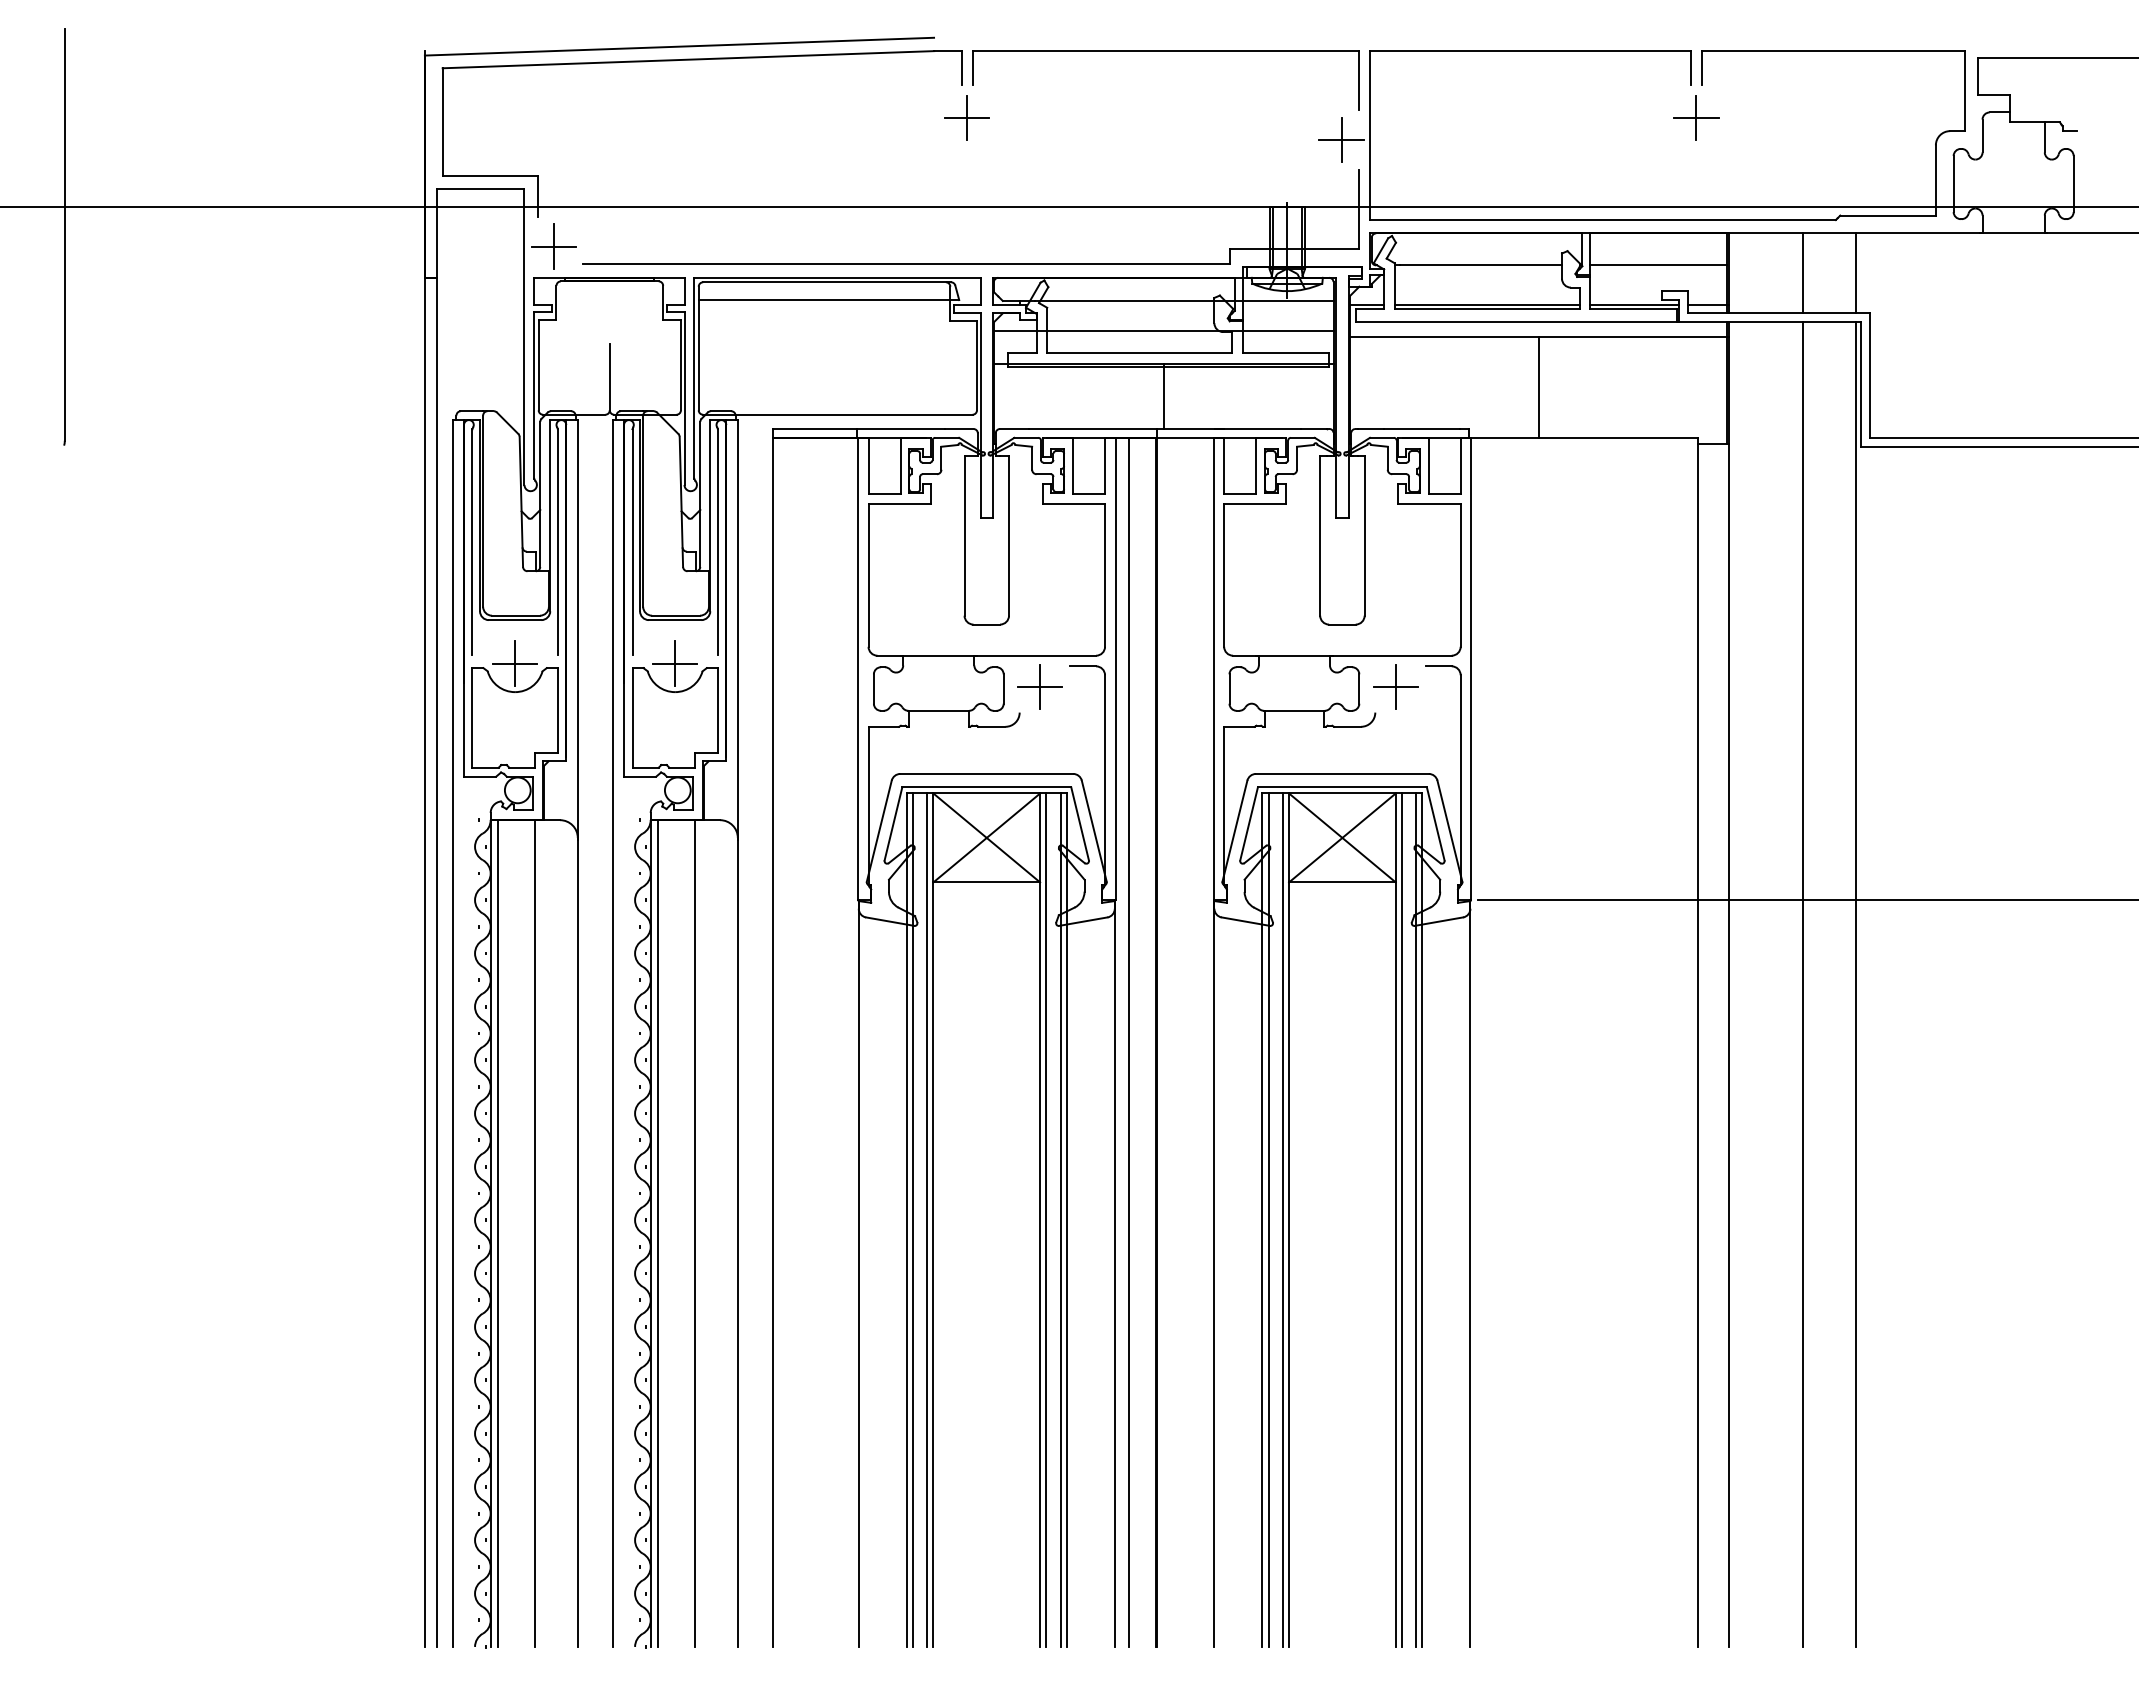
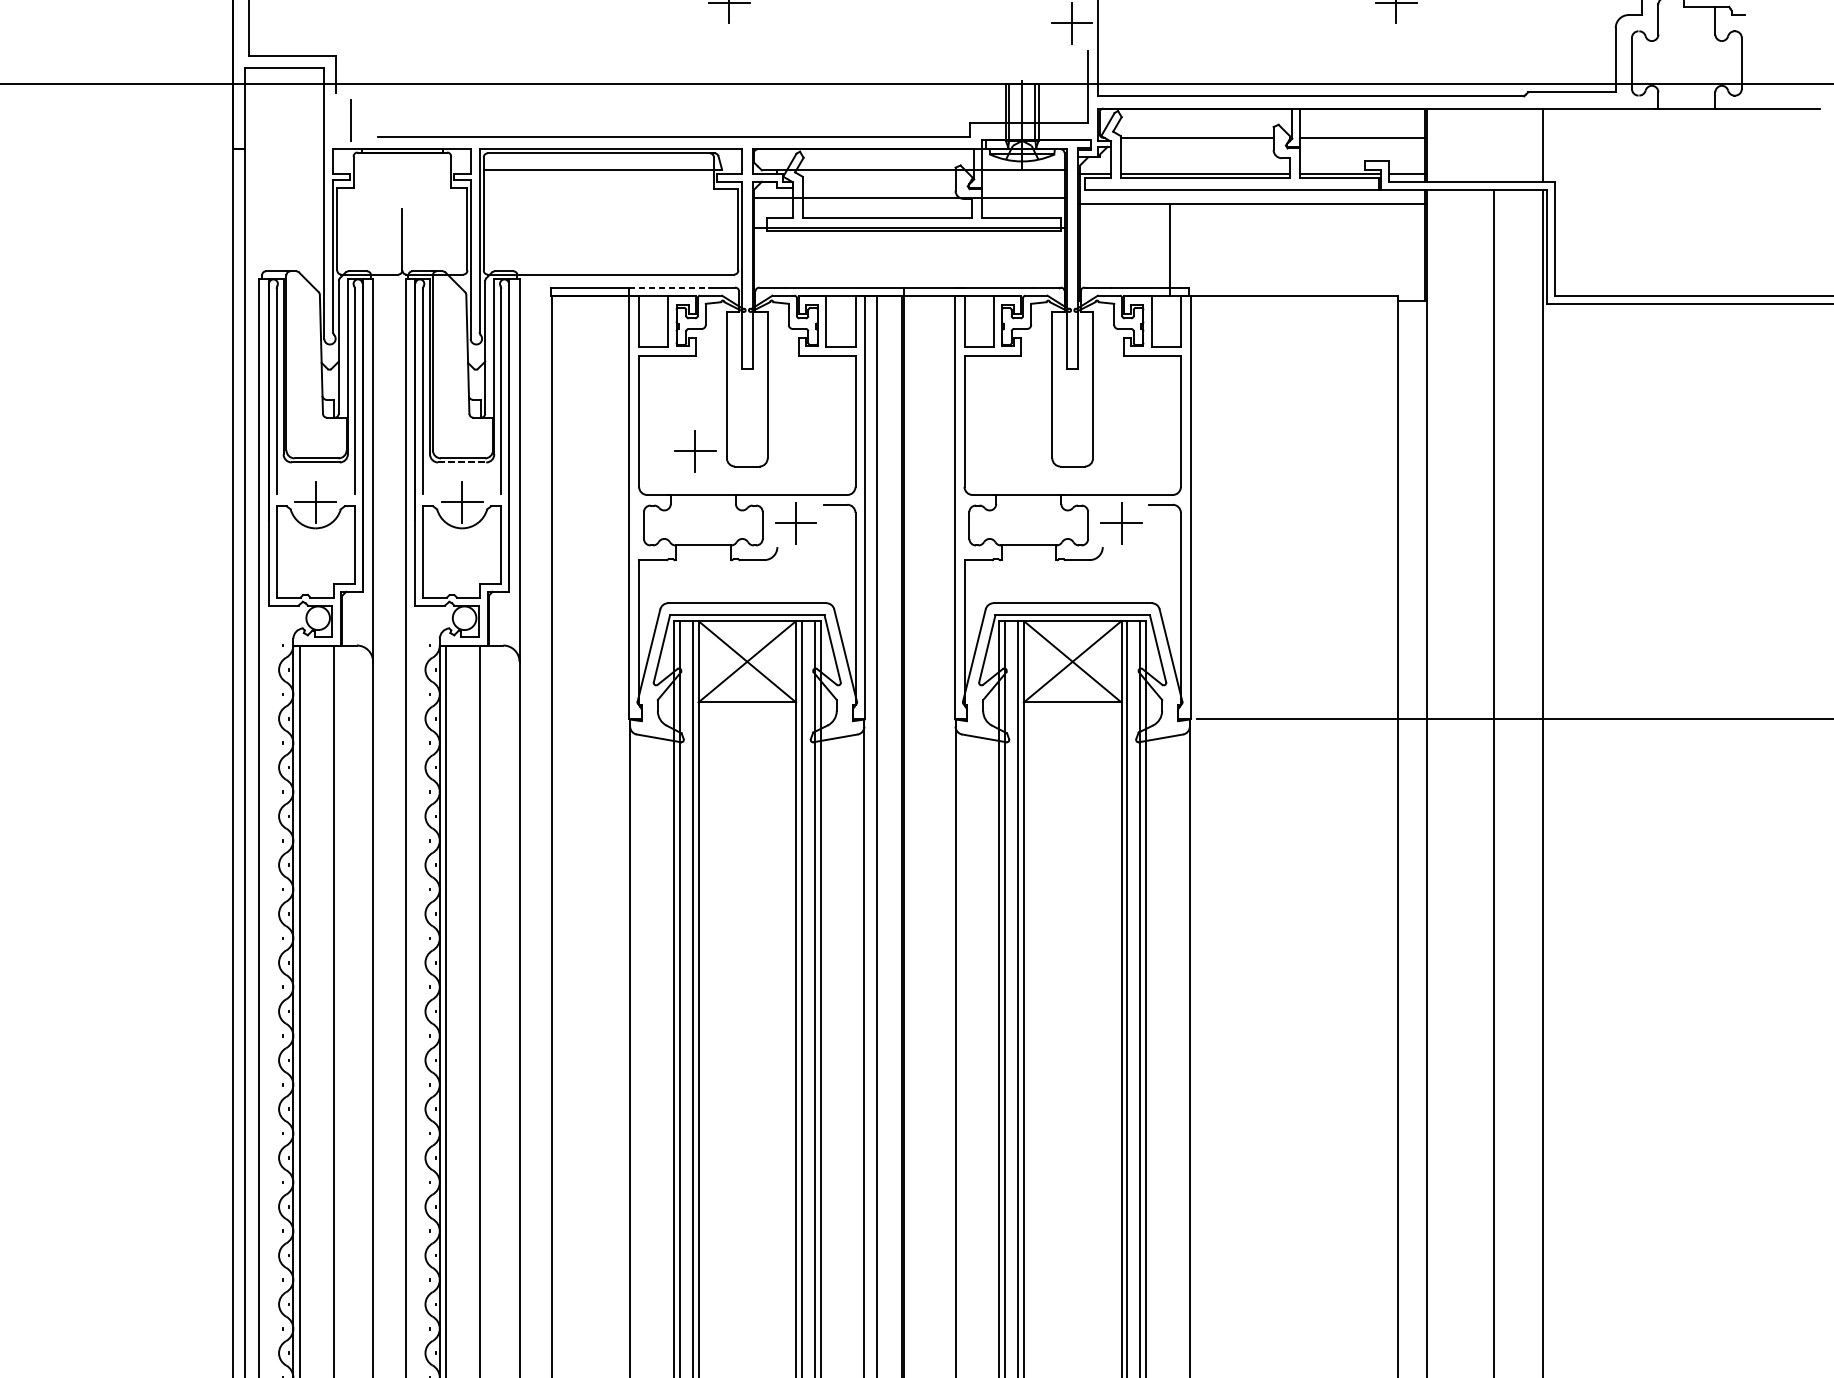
line: (553, 246) -> (350, 120), removed
line: (1802, 273) -> (1493, 145), removed
line: (1538, 387) -> (1169, 249), moved
line: (1163, 396) -> (908, 257), removed
line: (901, 428) -> (669, 287), solid -> dashed
part: (929, 607) -> (694, 450), added
line: (675, 620) -> (462, 462), solid -> dashed

